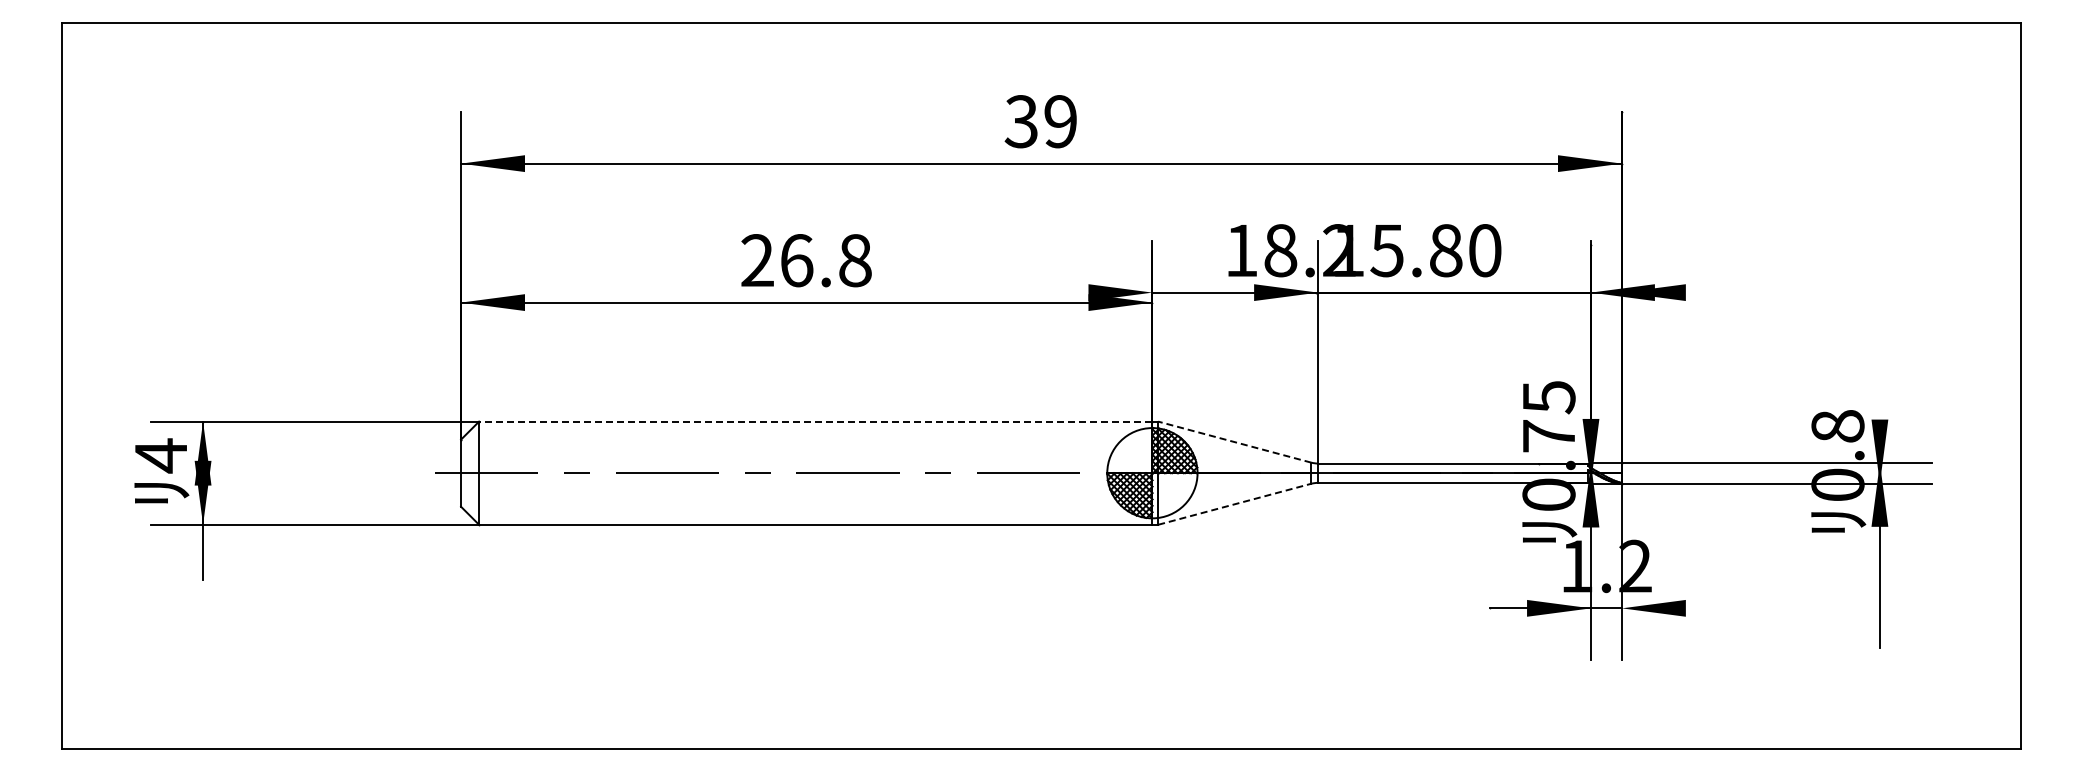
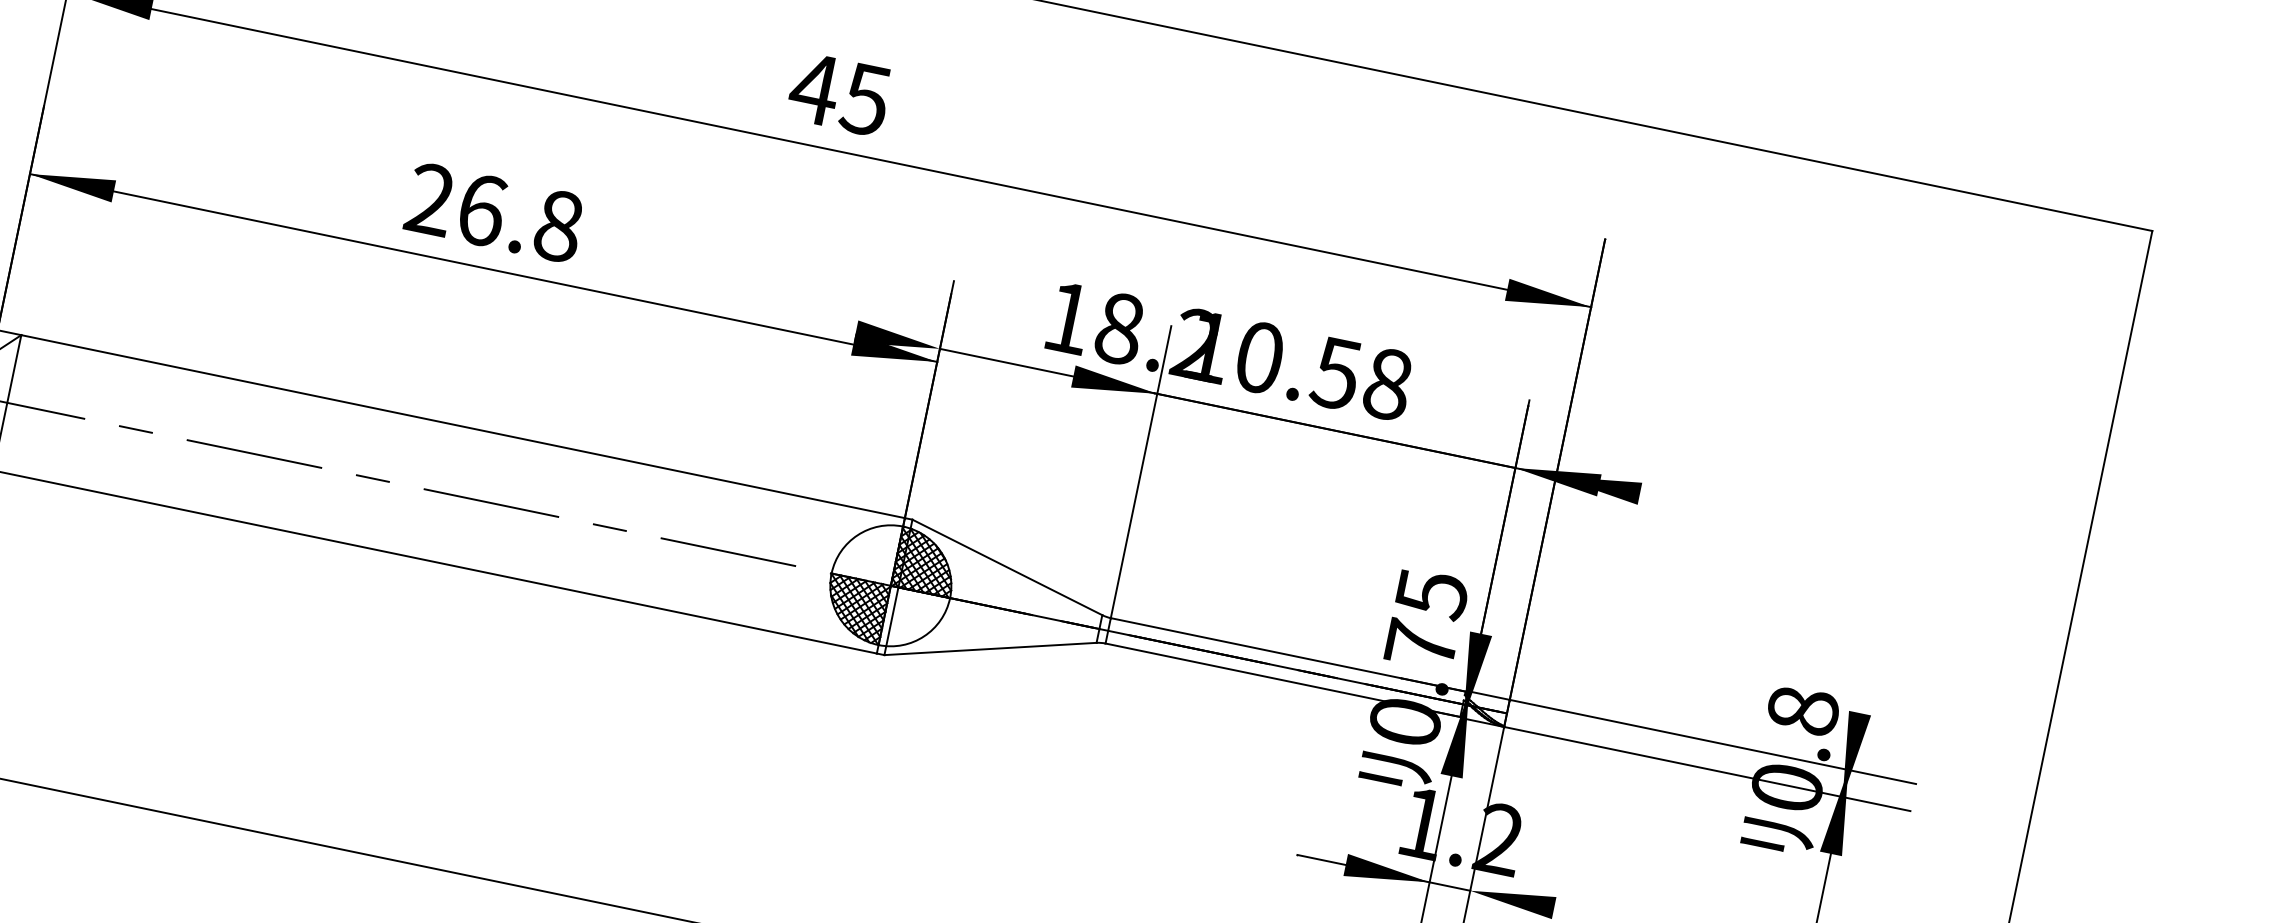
text: (1039, 121) -> (838, 93), 39 -> 45
text: (1435, 250) -> (1322, 370), 15.80 -> 10.58
line: (815, 421) -> (462, 426), dashed -> solid
line: (1234, 442) -> (1006, 567), dashed -> solid
line: (1235, 504) -> (991, 649), dashed -> solid

